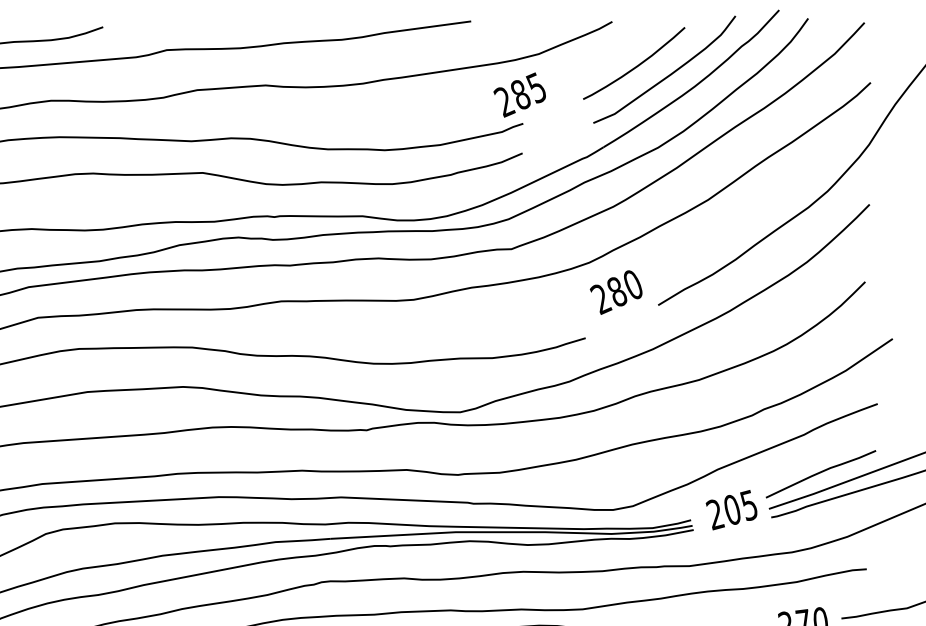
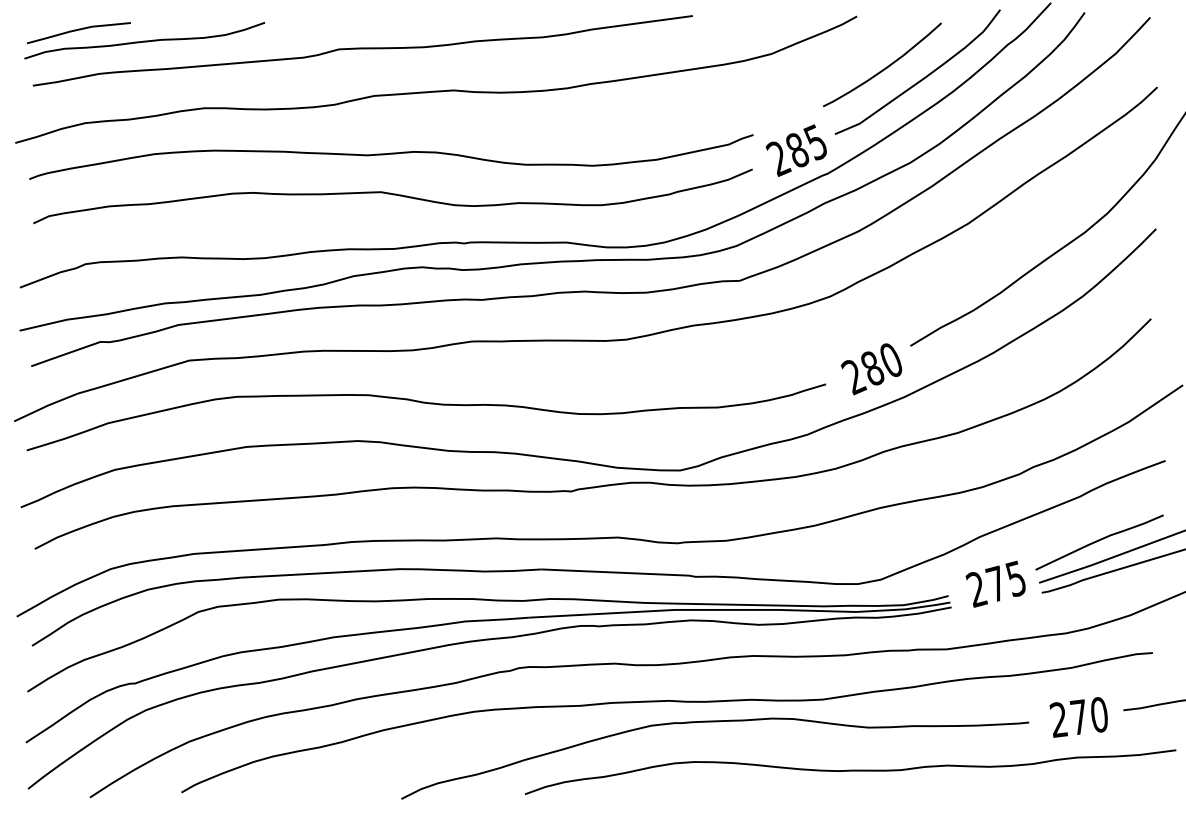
text: (519, 94) -> (795, 150), moved
text: (616, 292) -> (871, 369), moved
text: (731, 509) -> (995, 583), 205 -> 275

